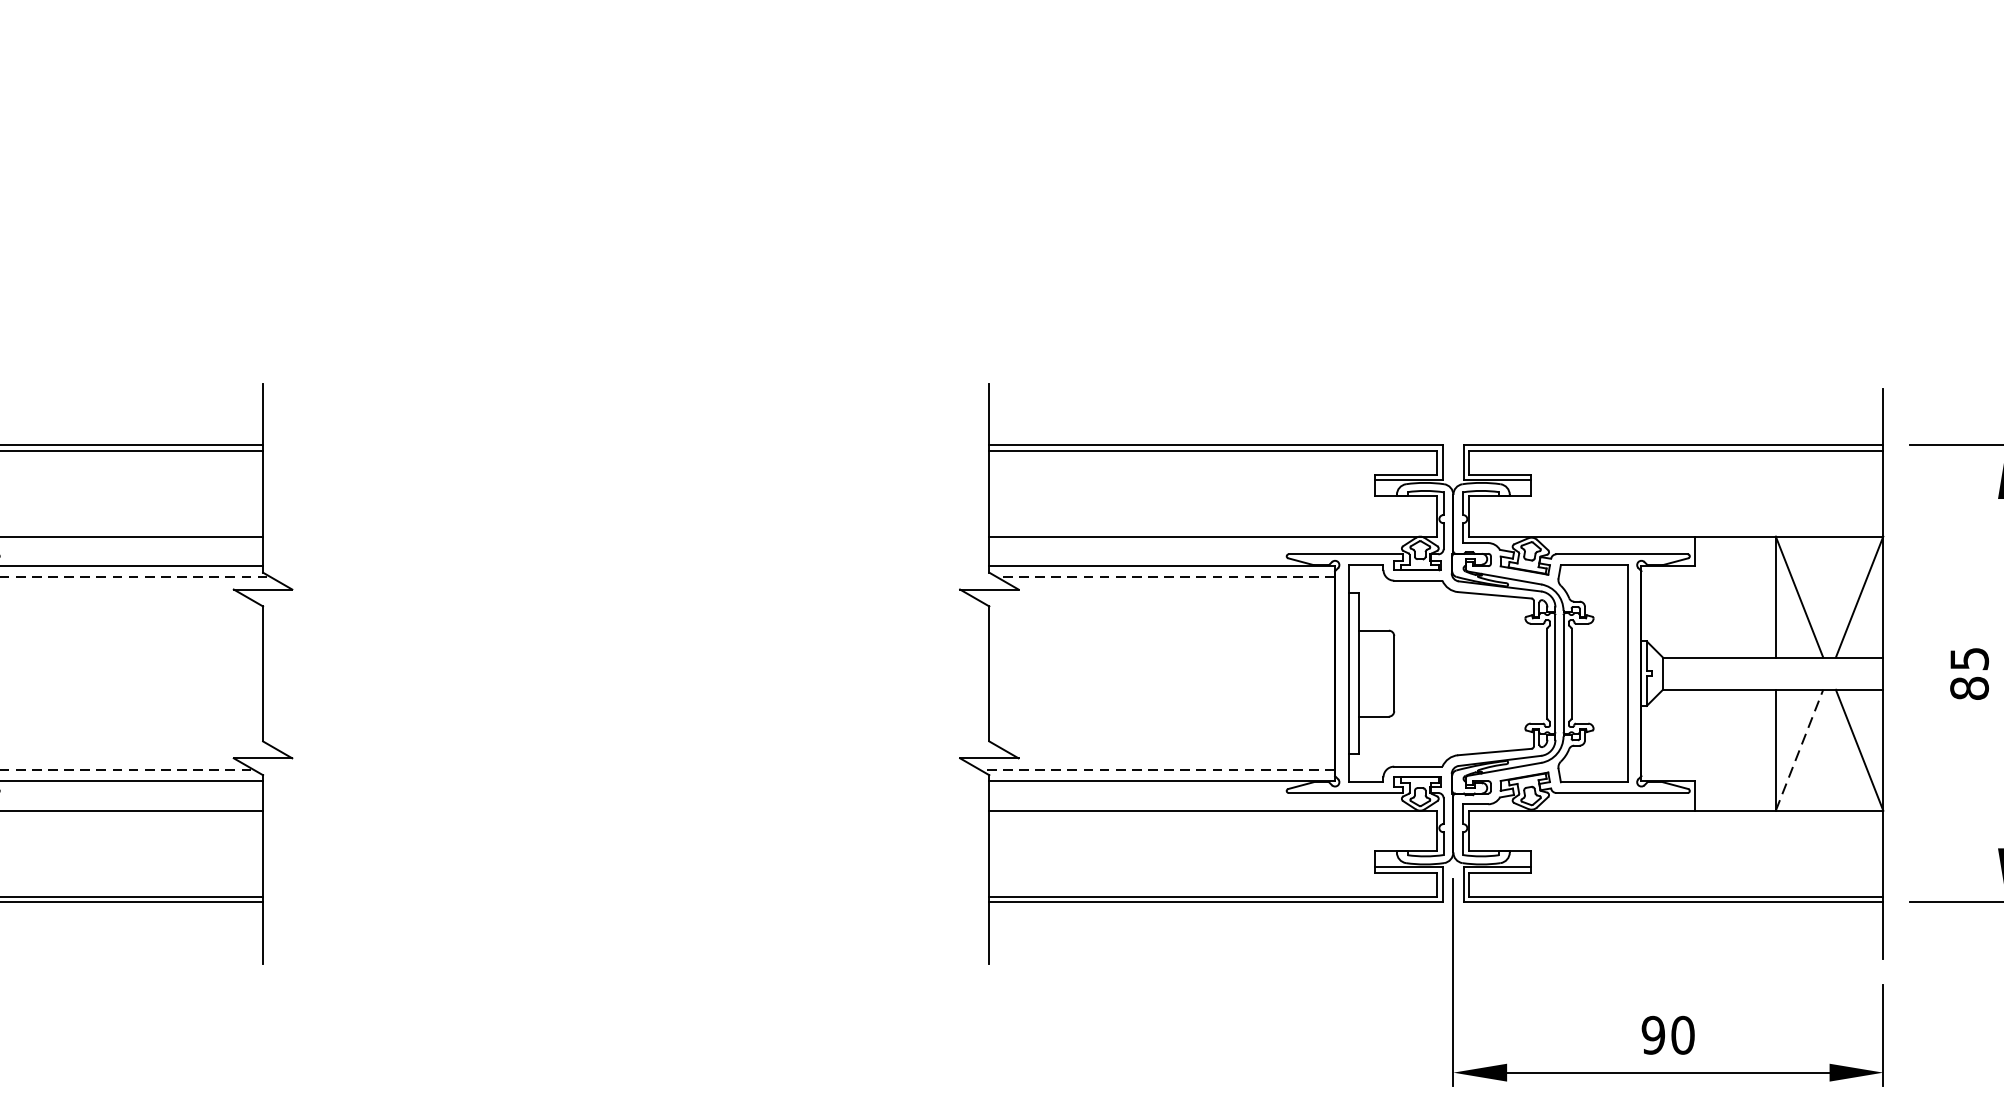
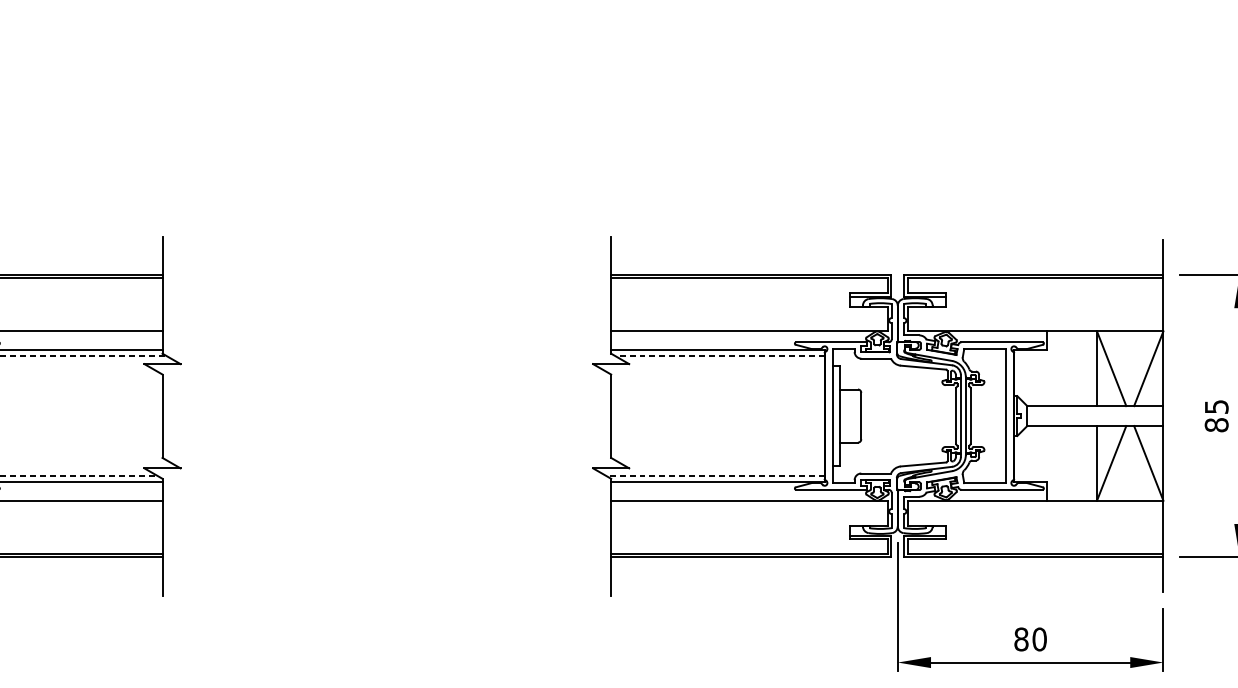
line: (1799, 748) -> (1111, 462), dashed -> solid
text: (1653, 1035) -> (1021, 639), 90 -> 80

